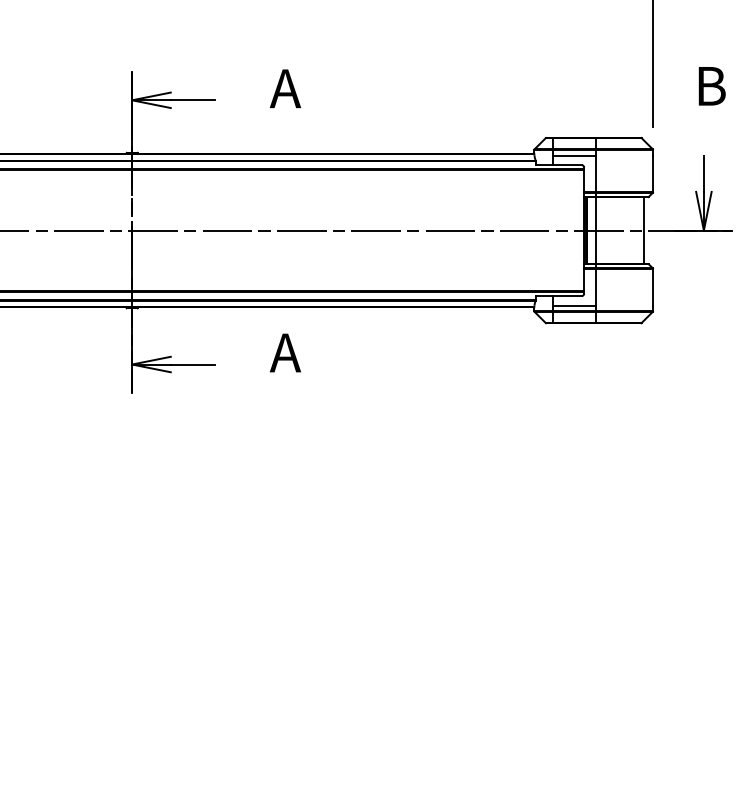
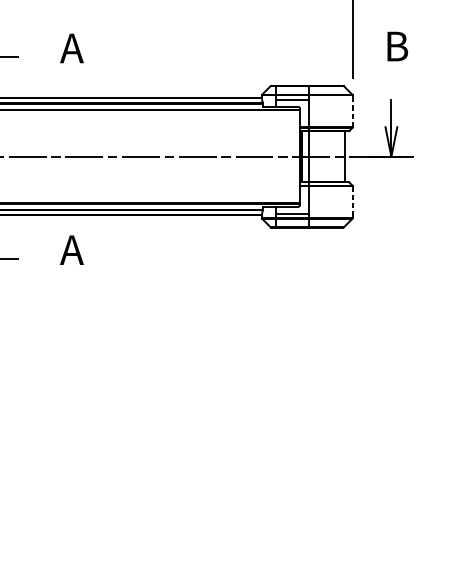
line: (653, 173) -> (352, 113), solid -> dashed
line: (653, 287) -> (352, 200), solid -> dashed

